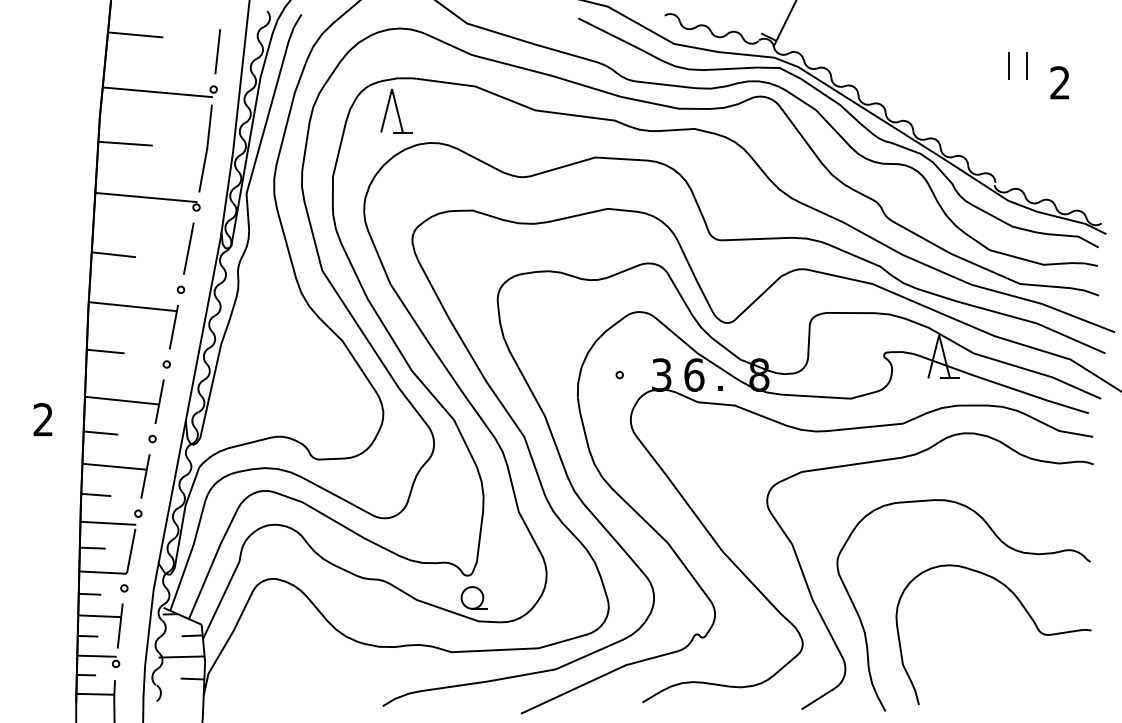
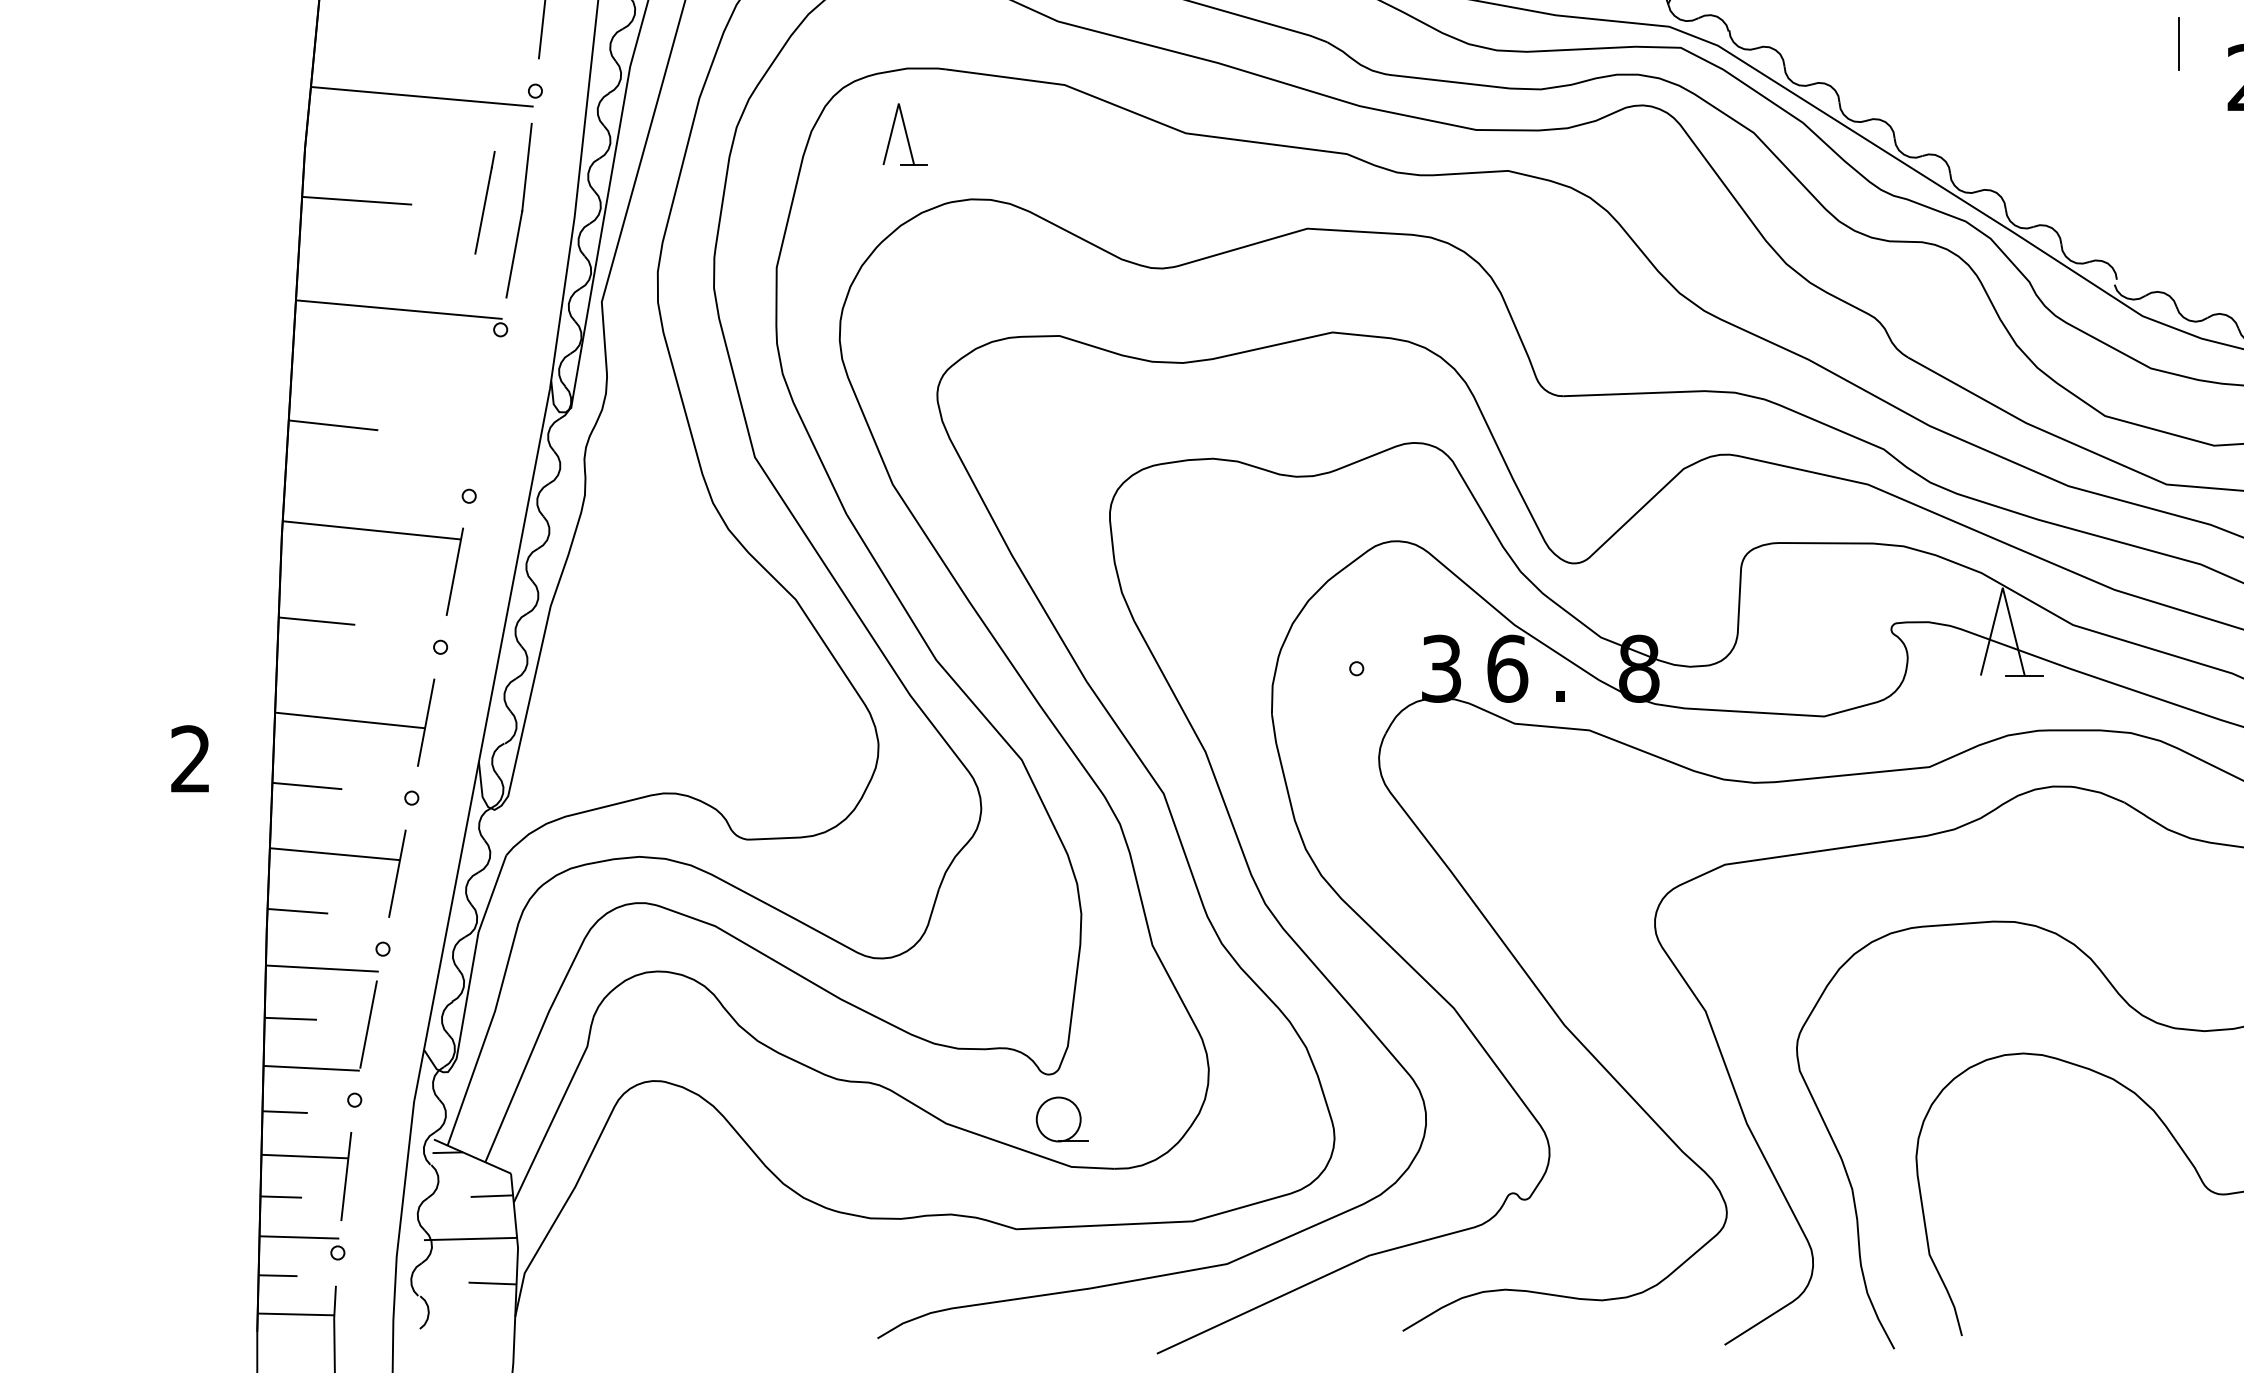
line: (1009, 66) -> (2145, 44), removed
part: (396, 110) -> (905, 133), size x0.7
line: (188, 248) -> (484, 202), moved

